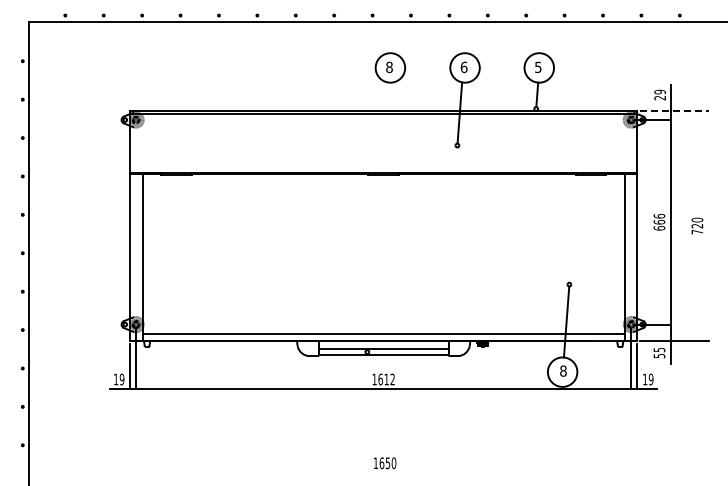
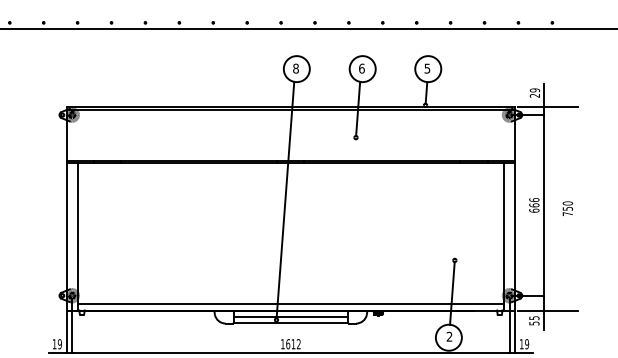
line: (675, 110) -> (548, 106), dashed -> solid
line: (377, 216) -> (285, 200), added
text: (697, 226) -> (567, 209), 720 -> 750
text: (563, 370) -> (449, 336), 8 -> 2

